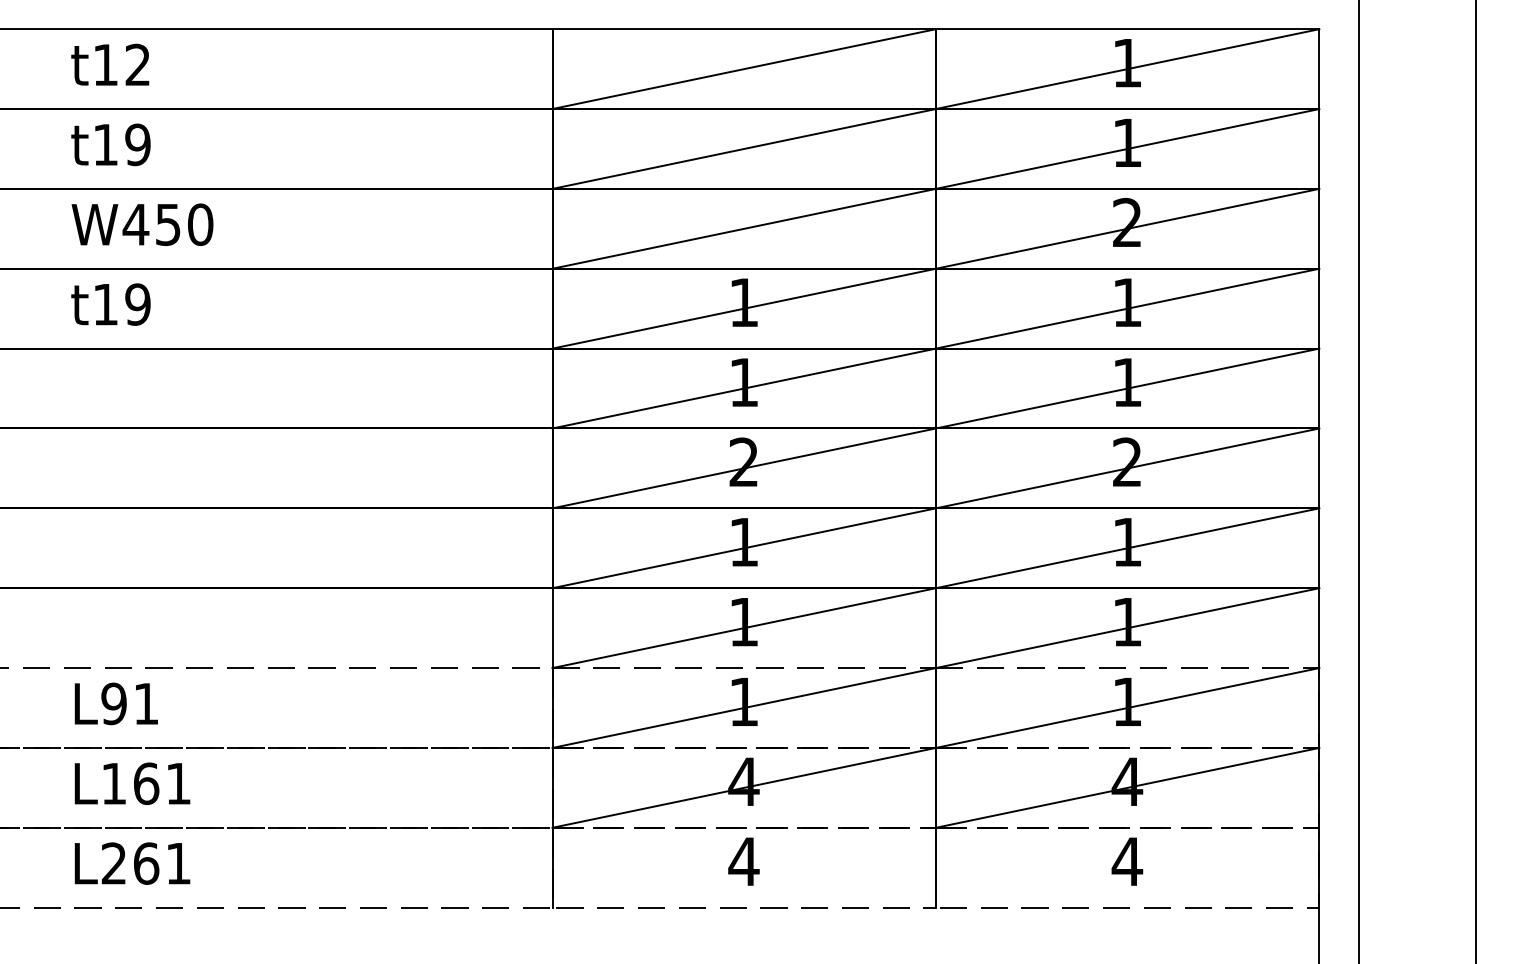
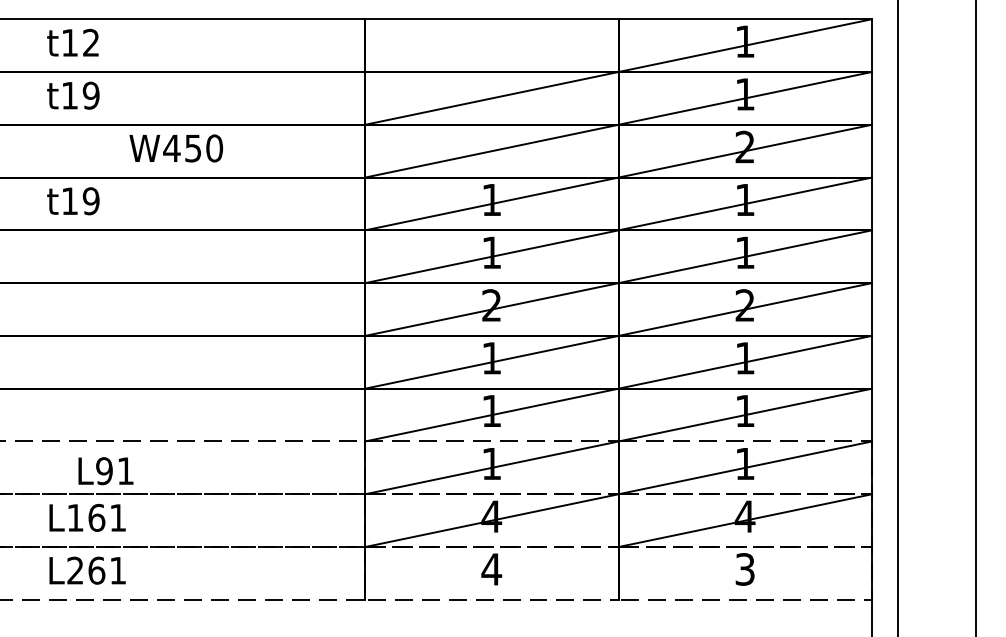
line: (743, 68) -> (491, 45), removed
text: (142, 224) -> (176, 148), moved
text: (115, 704) -> (105, 471), moved
text: (1126, 861) -> (744, 569), 4 -> 3

